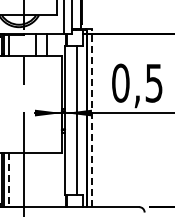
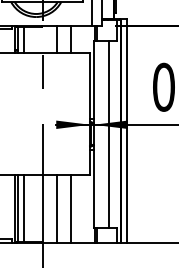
line: (91, 117) -> (127, 130), dashed -> solid
line: (9, 179) -> (24, 208), dashed -> solid
line: (35, 180) -> (56, 209), added
line: (46, 180) -> (70, 209), added

